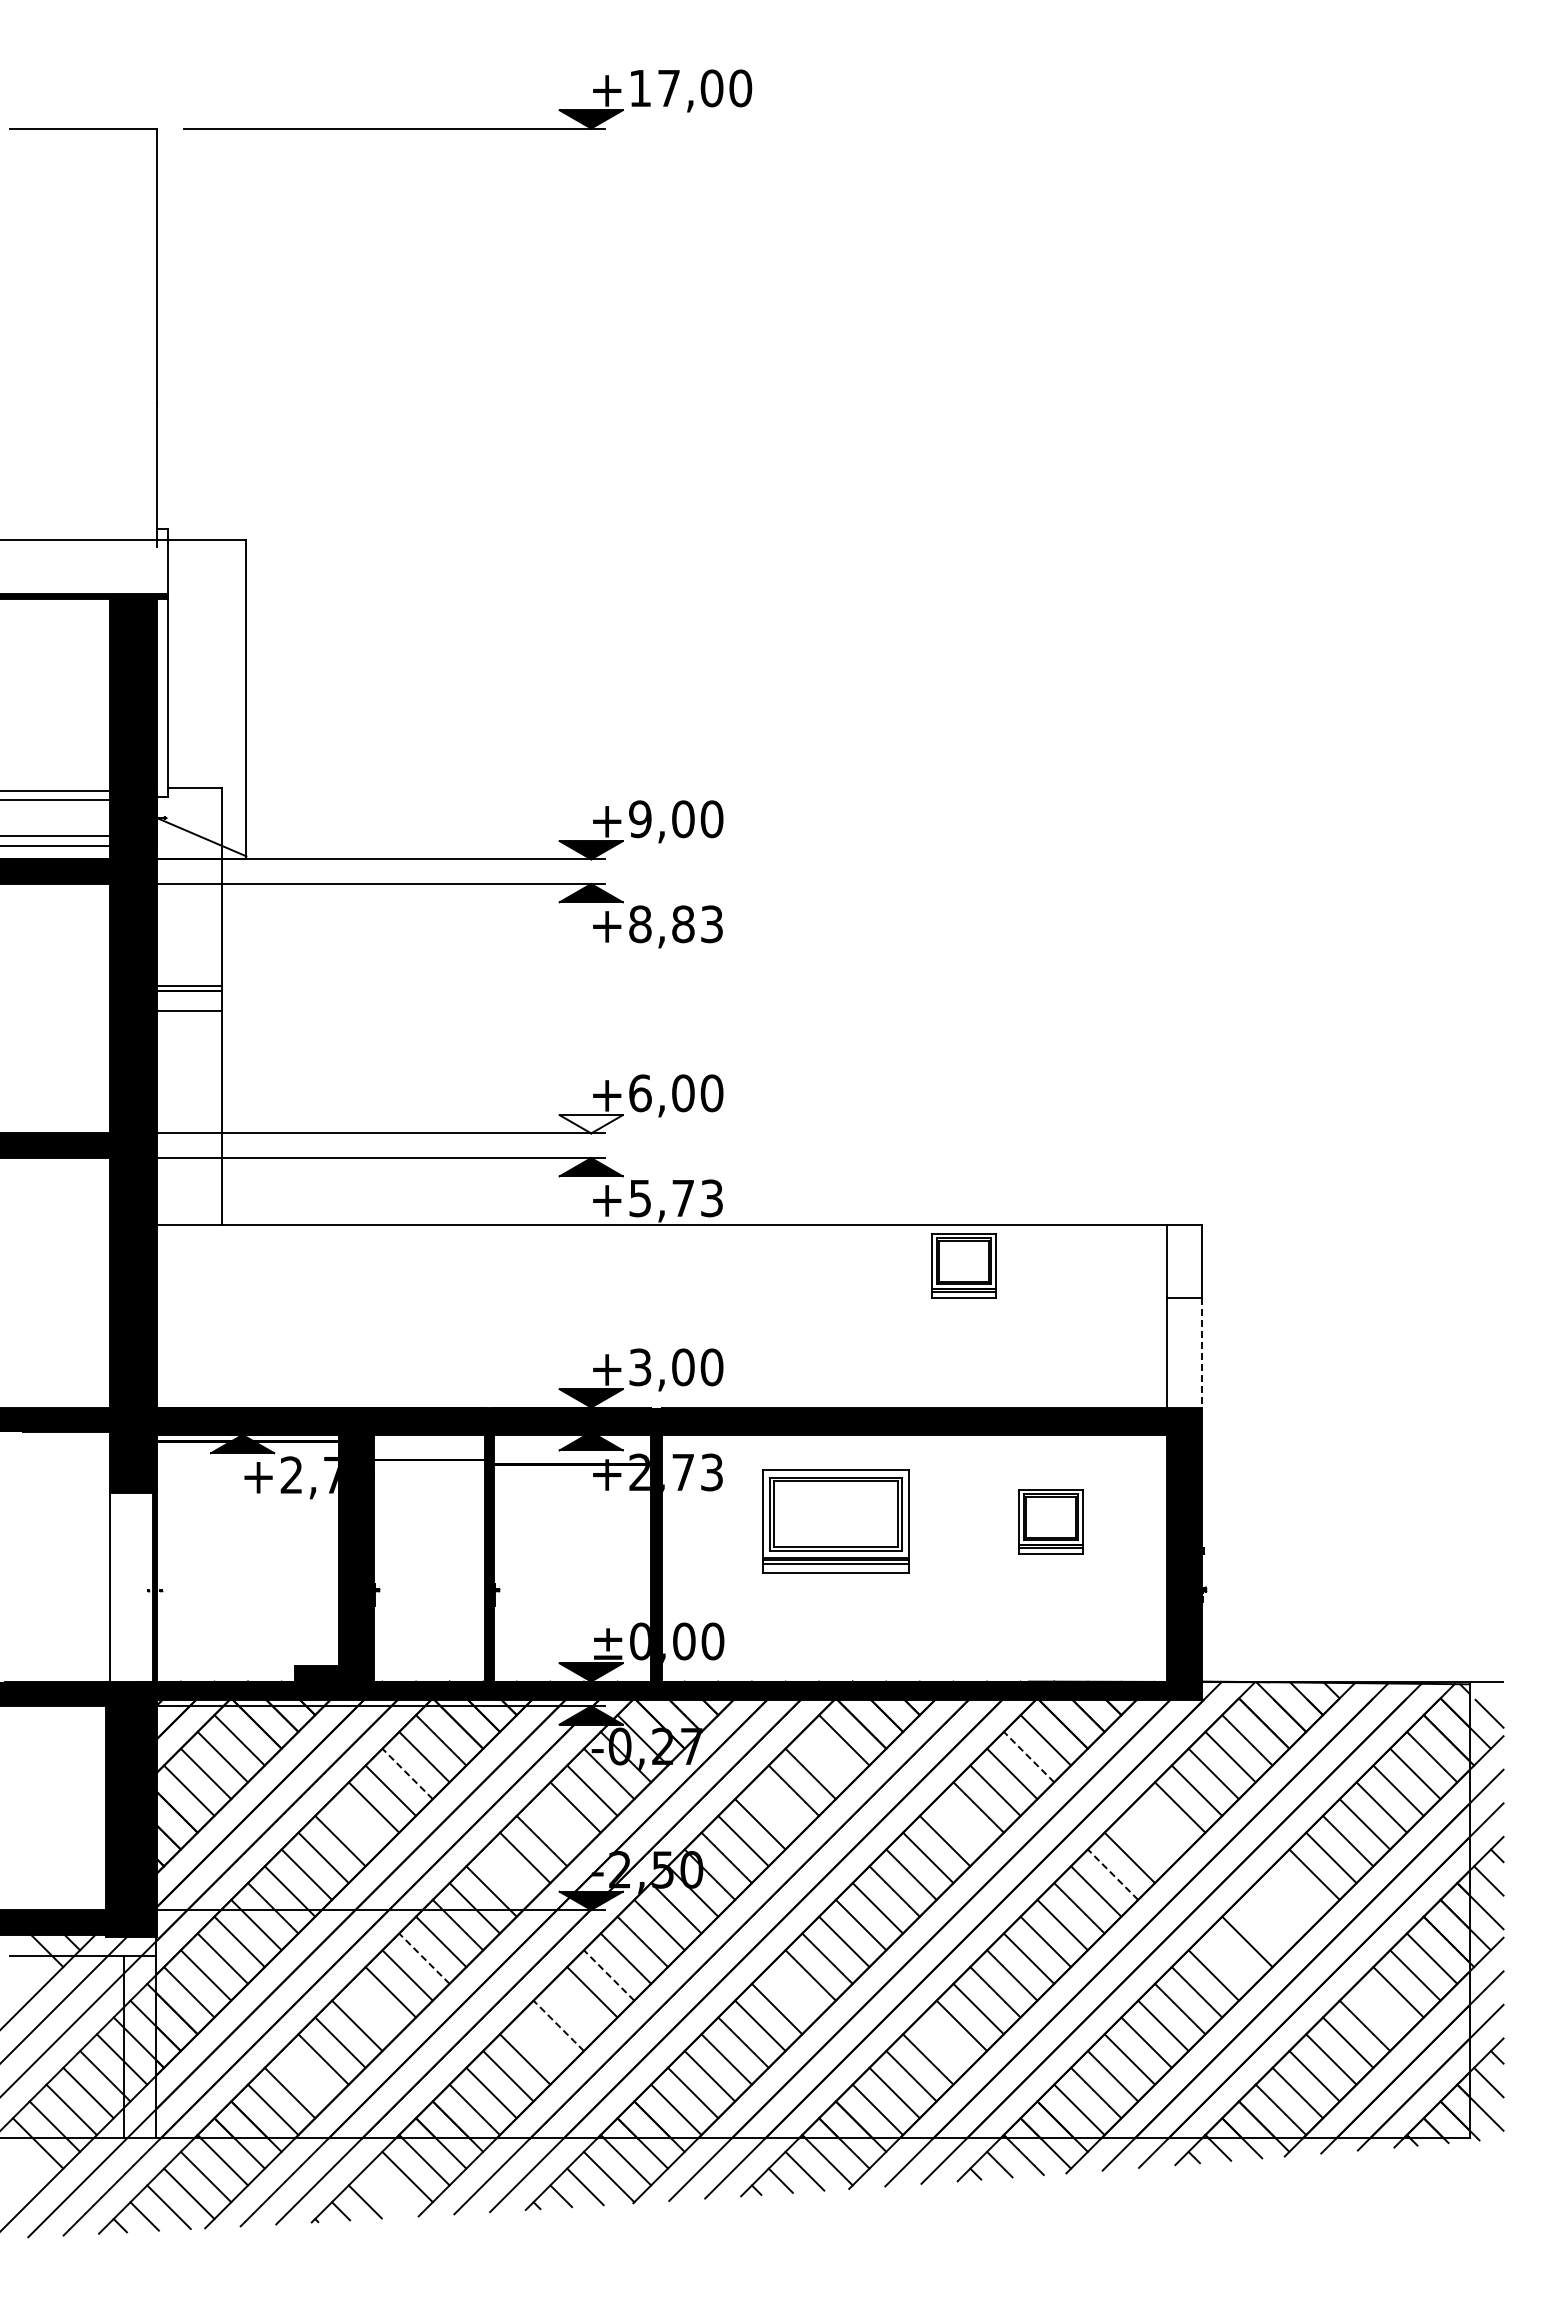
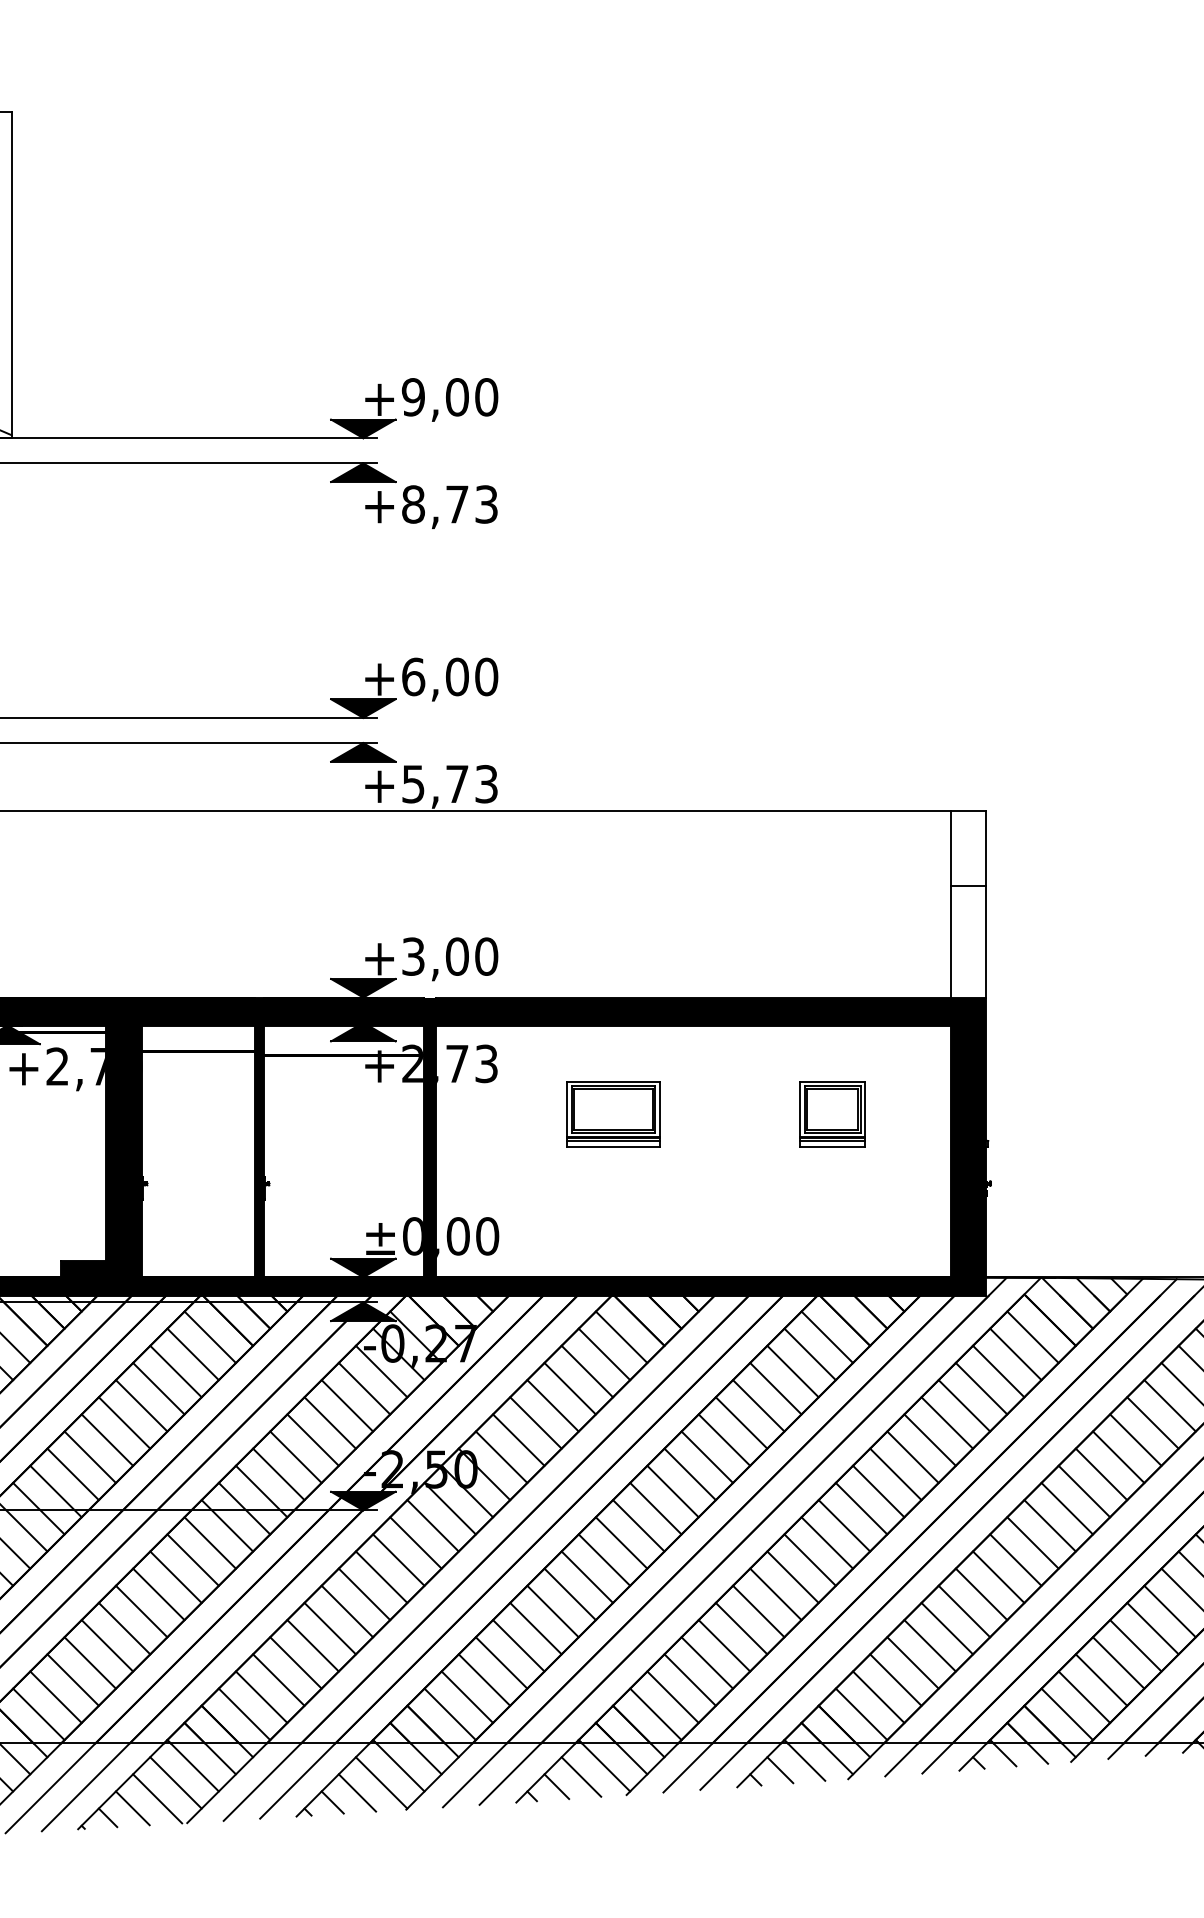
text: (683, 924) -> (457, 504), +8,83 -> +8,73
fill: (590, 1124) -> (362, 708), added
part: (963, 1265) -> (743, 852), removed
line: (1201, 1352) -> (986, 941), dashed -> solid
part: (836, 1521) -> (613, 1113), size x0.62
line: (827, 1756) -> (604, 1353), added
line: (1029, 1757) -> (810, 1354), dashed -> solid
line: (407, 1773) -> (175, 1371), dashed -> solid
line: (776, 1807) -> (552, 1405), added
line: (357, 1824) -> (124, 1423), added
line: (558, 1824) -> (329, 1423), added
line: (961, 1824) -> (741, 1423), added
line: (1163, 1824) -> (947, 1423), added
line: (1146, 1840) -> (930, 1439), added
line: (508, 1874) -> (278, 1474), added
line: (1113, 1874) -> (896, 1474), dashed -> solid
line: (1297, 1891) -> (1084, 1491), added
line: (1280, 1908) -> (1066, 1508), added
line: (1263, 1924) -> (1049, 1525), added
line: (424, 1958) -> (193, 1559), dashed -> solid
line: (1230, 1958) -> (1015, 1559), added
line: (609, 1975) -> (382, 1577), dashed -> solid
line: (793, 1992) -> (569, 1594), added
line: (373, 2008) -> (141, 1610), added
line: (575, 2008) -> (347, 1610), added
line: (1381, 2008) -> (1169, 1610), added
line: (558, 2025) -> (329, 1628), dashed -> solid
line: (541, 2042) -> (312, 1645), added
line: (944, 2042) -> (723, 1645), added
line: (306, 2076) -> (72, 1680), added
line: (389, 2192) -> (157, 1798), added

